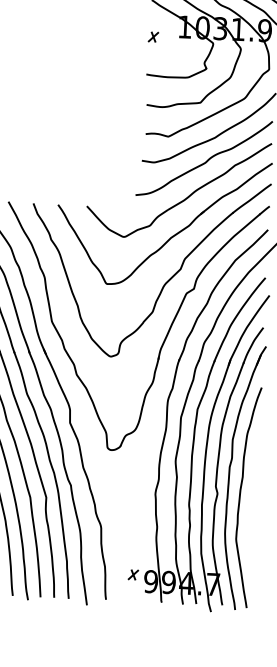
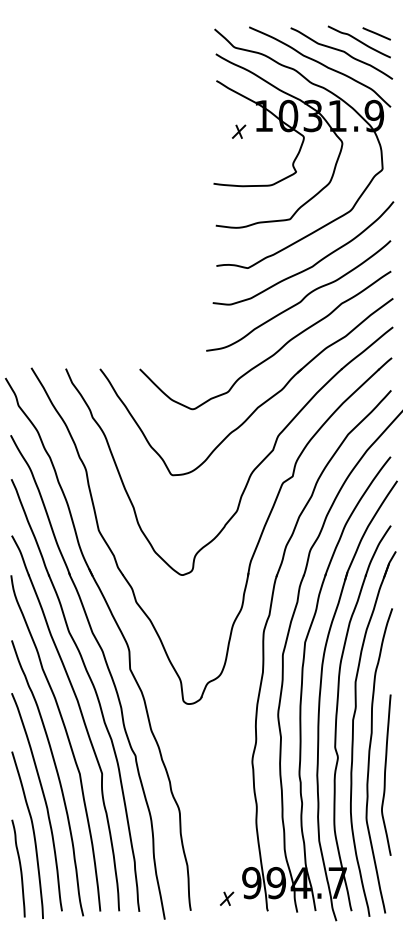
part: (153, 36) -> (239, 131), moved
curve: (251, 507) -> (385, 774), added
part: (133, 574) -> (227, 898), moved

